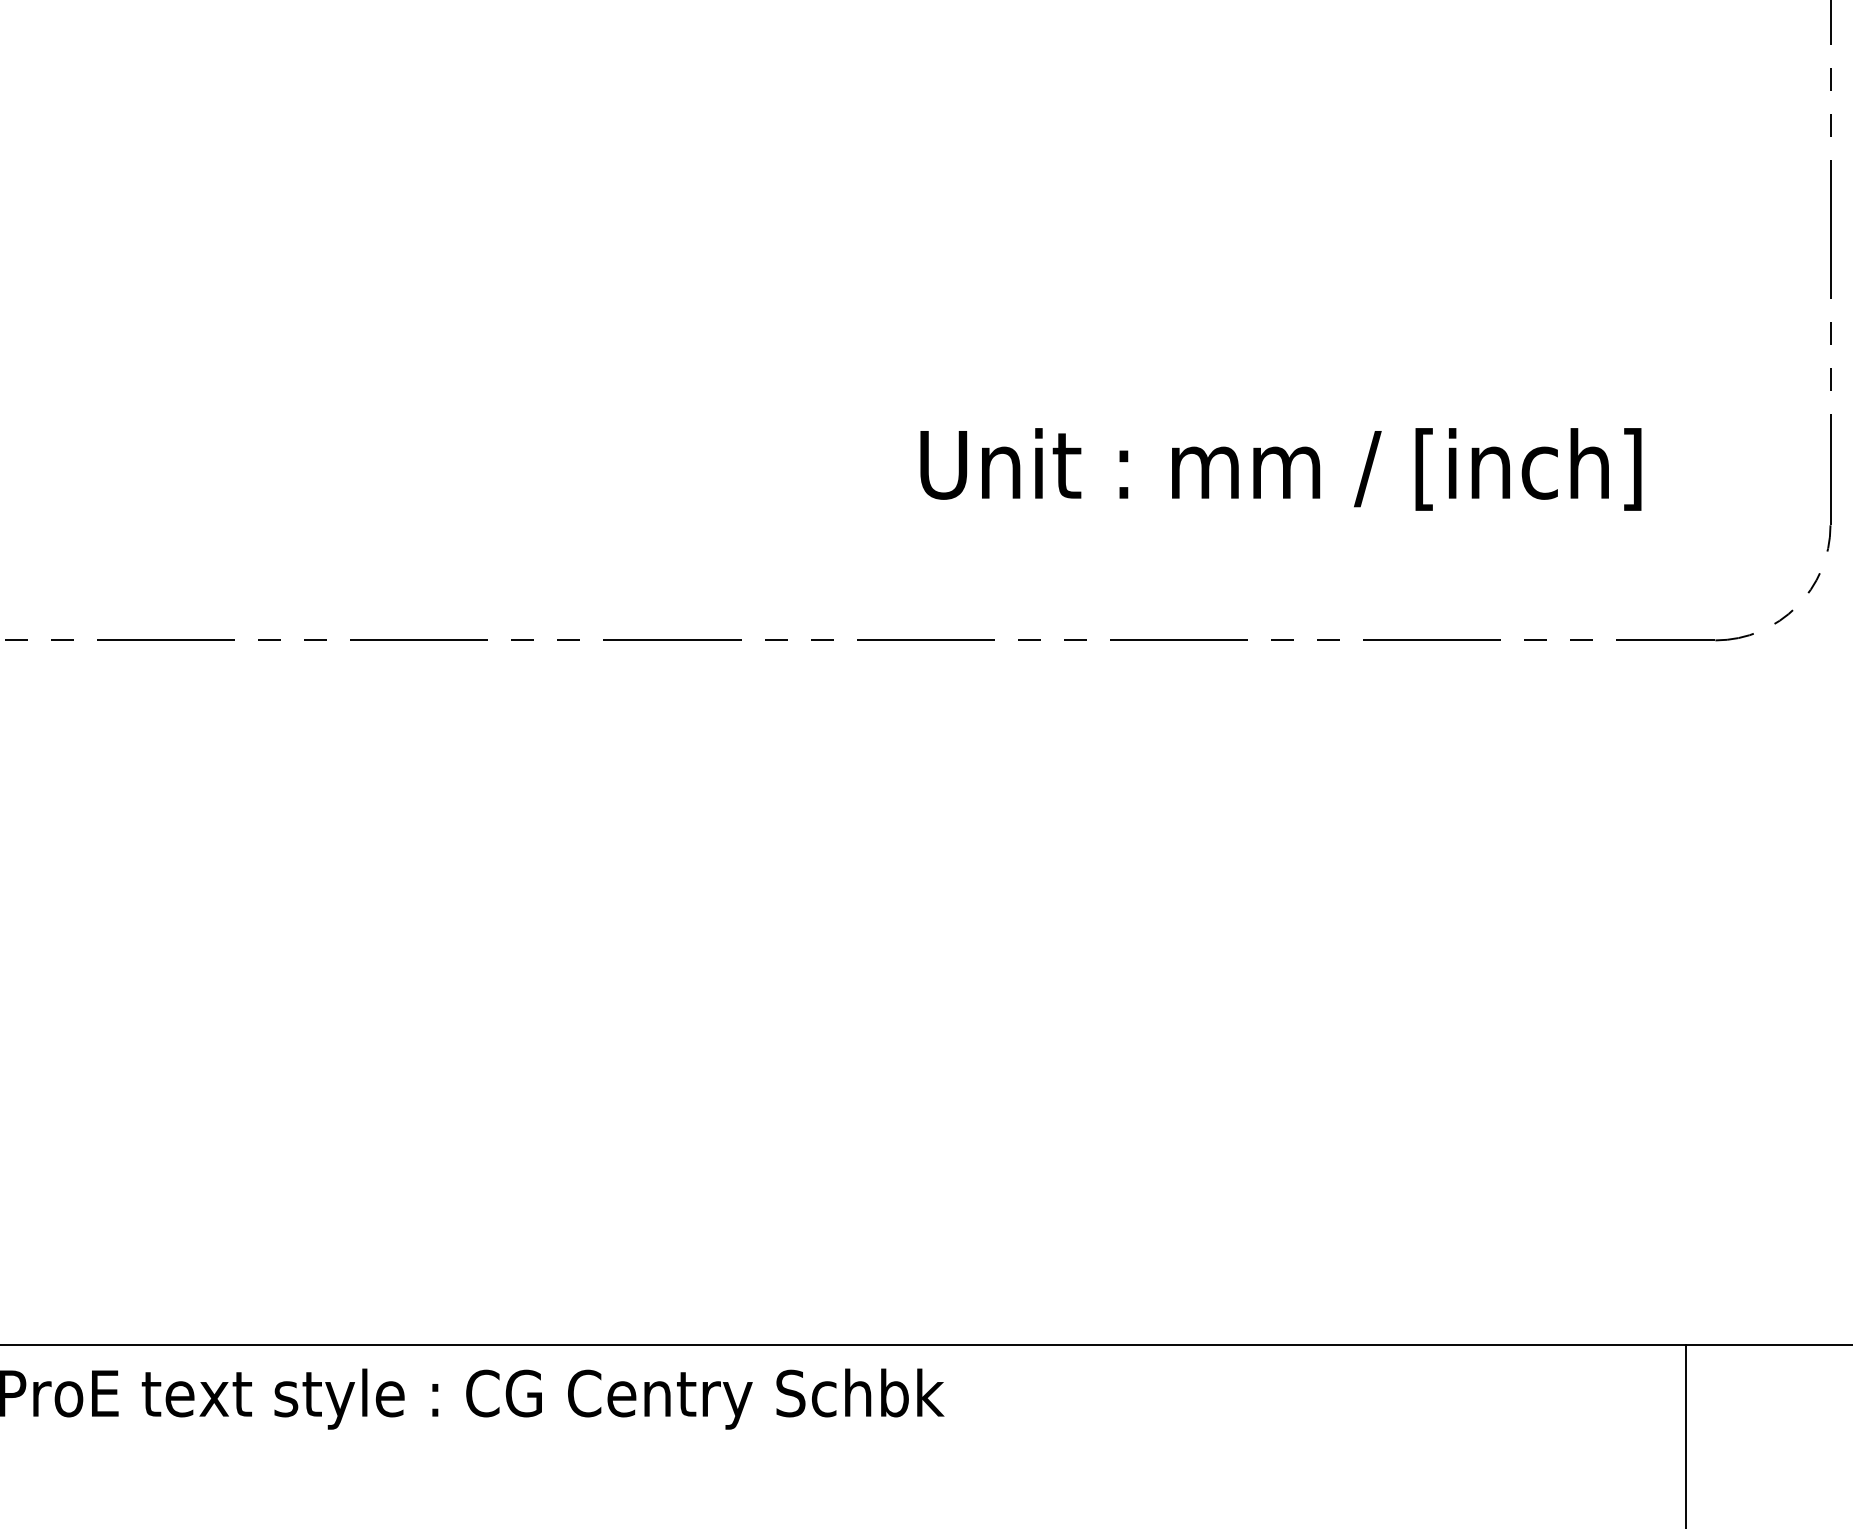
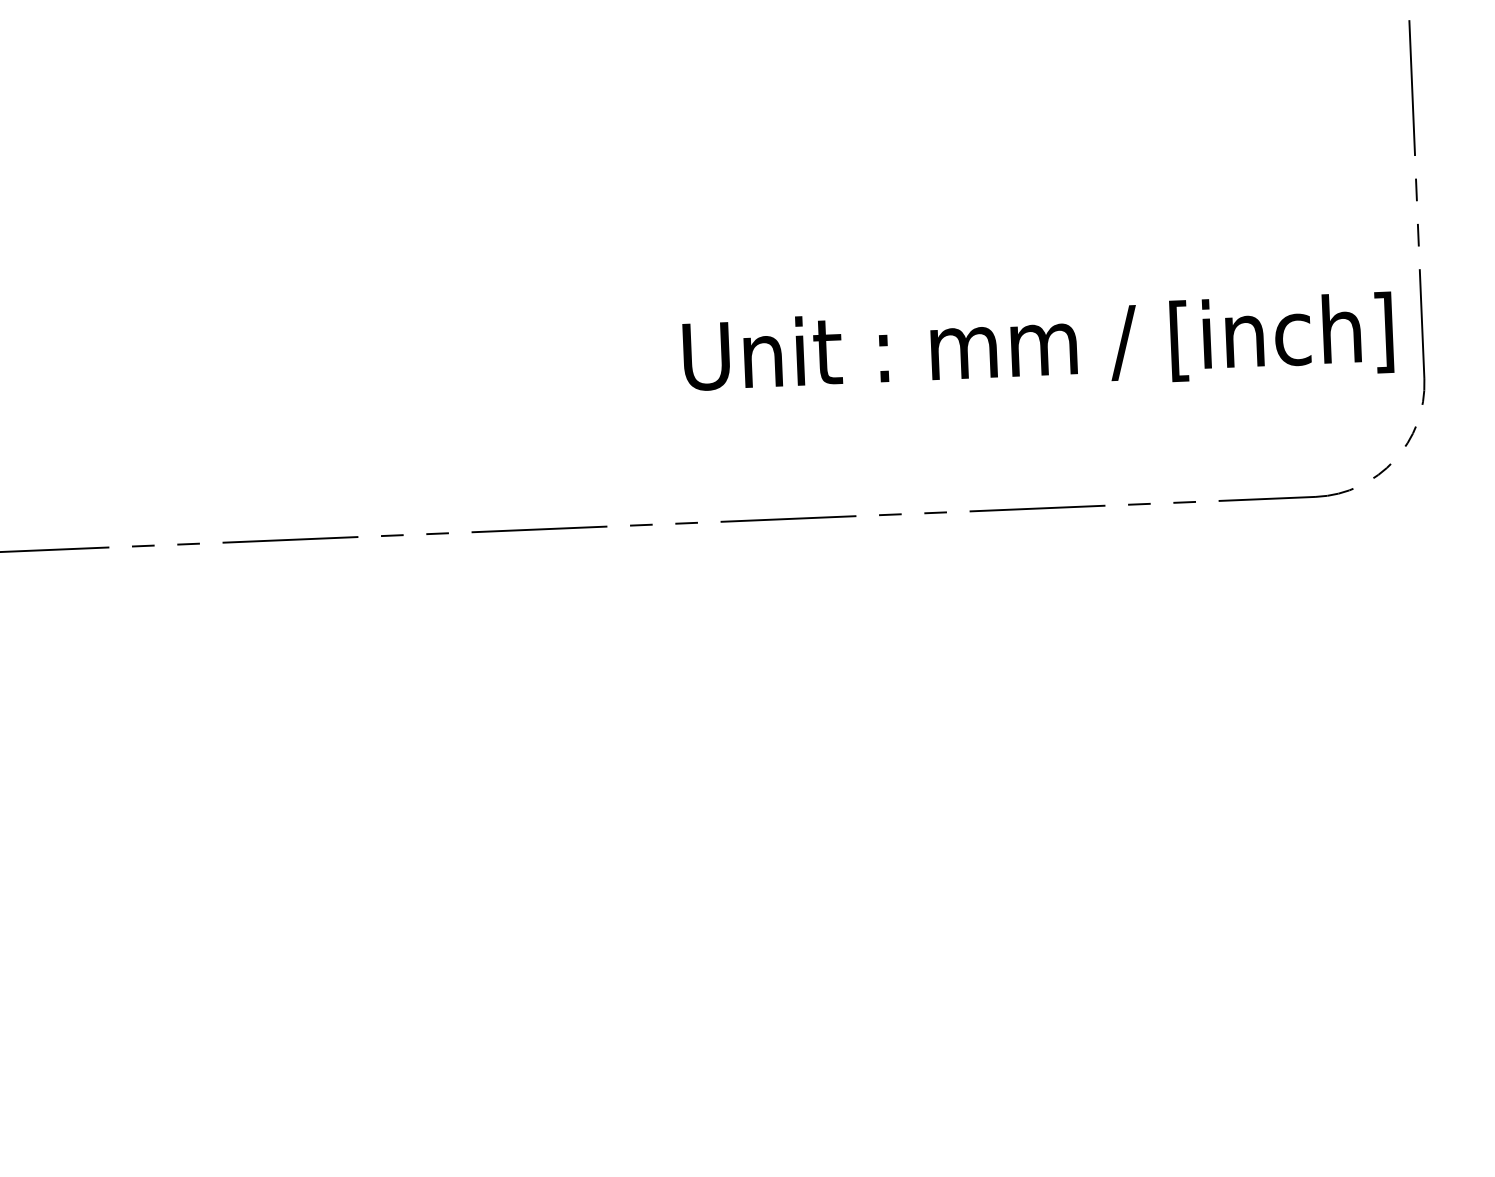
text: (1280, 469) -> (1037, 347), moved

